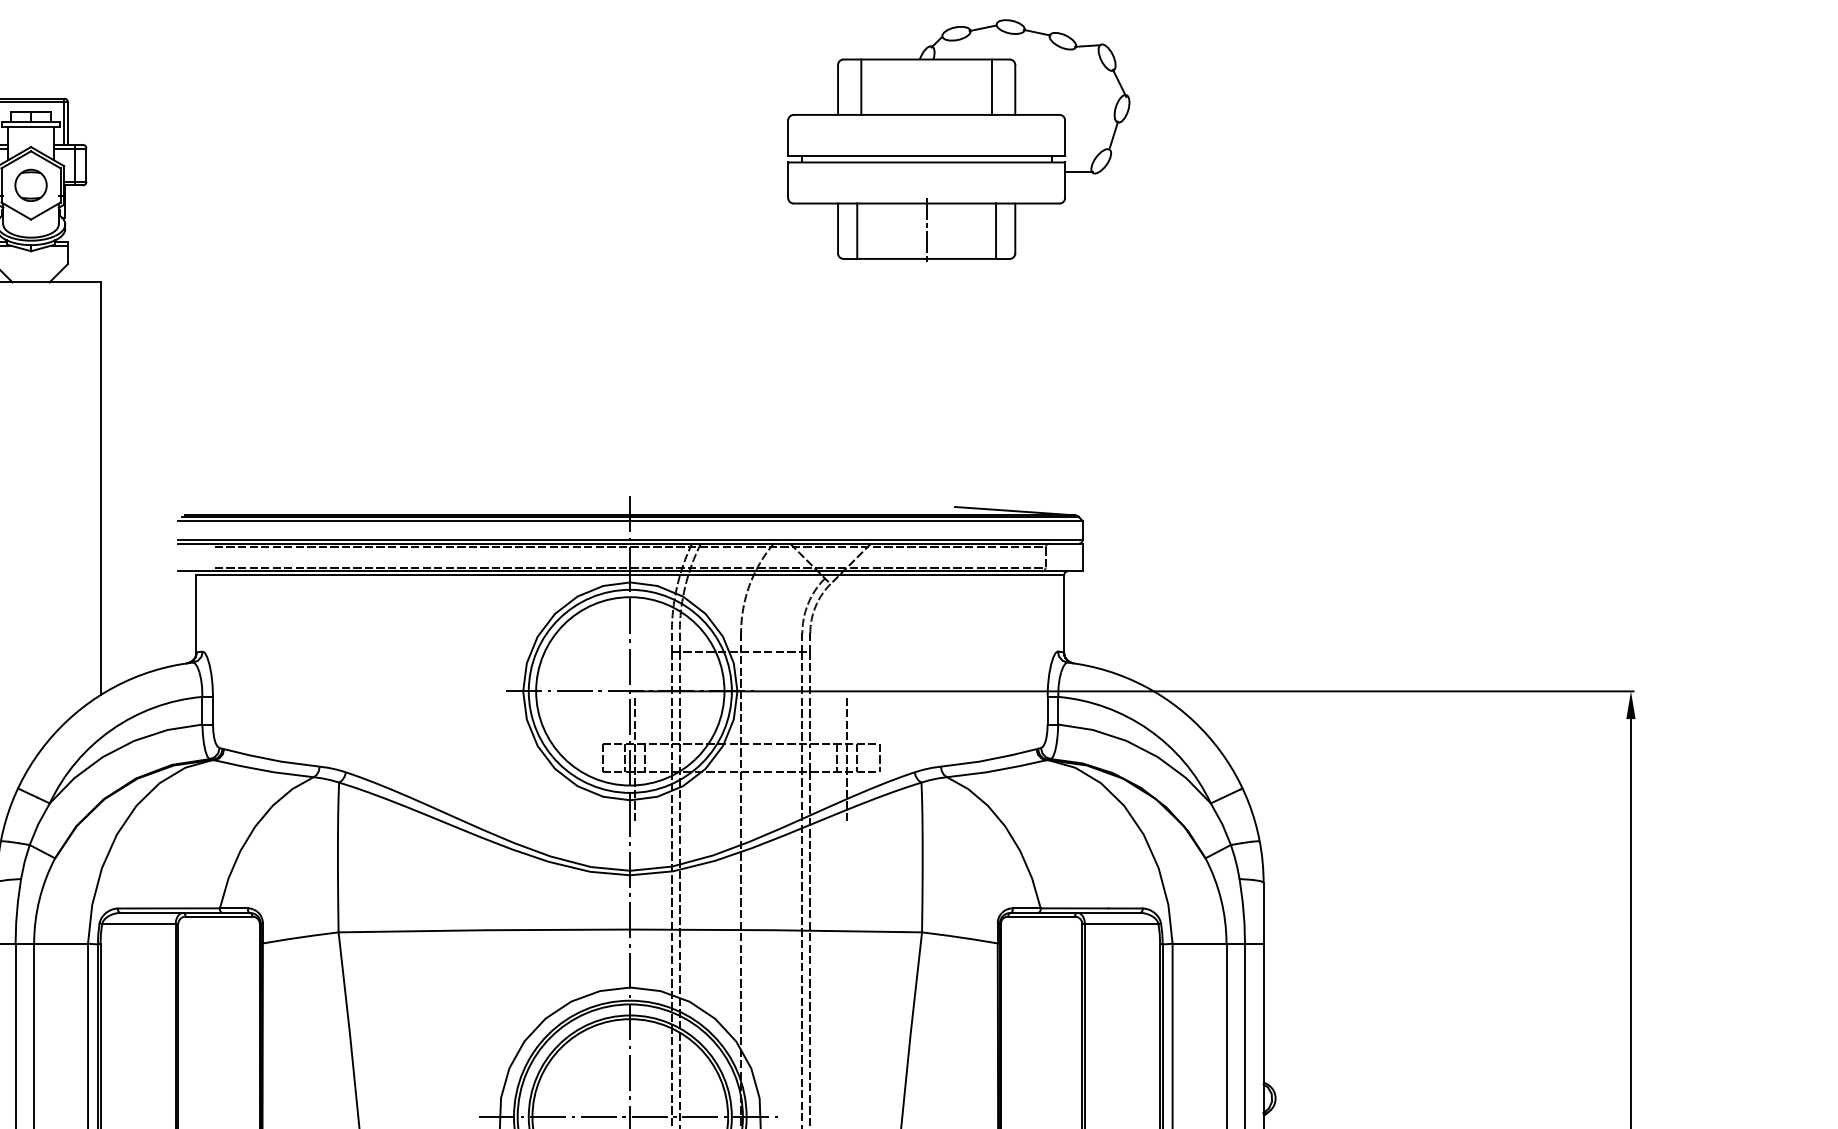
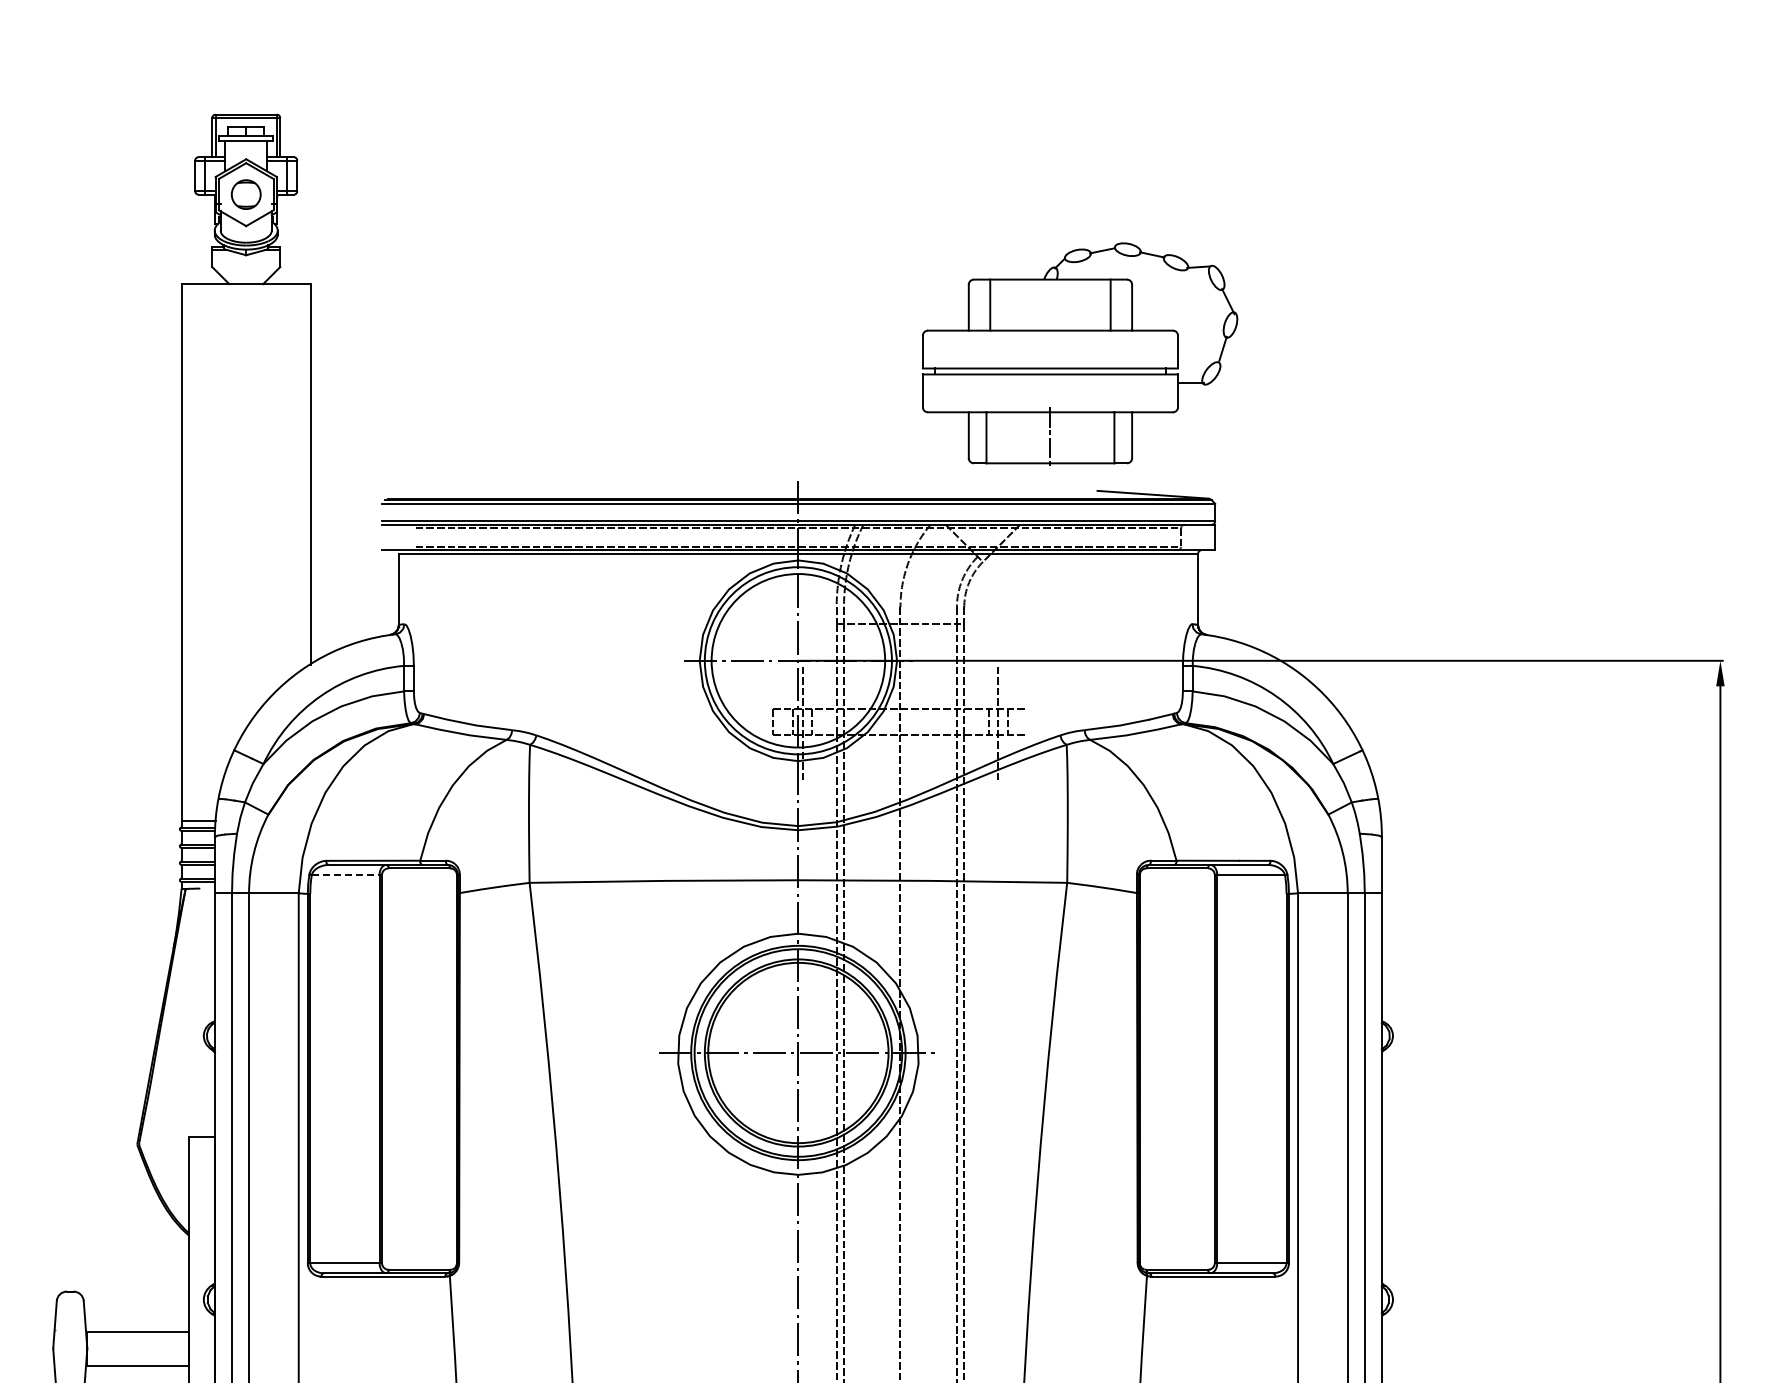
part: (959, 139) -> (1080, 353), moved
line: (880, 757) -> (1028, 721), removed
line: (140, 924) -> (347, 875), solid -> dashed

